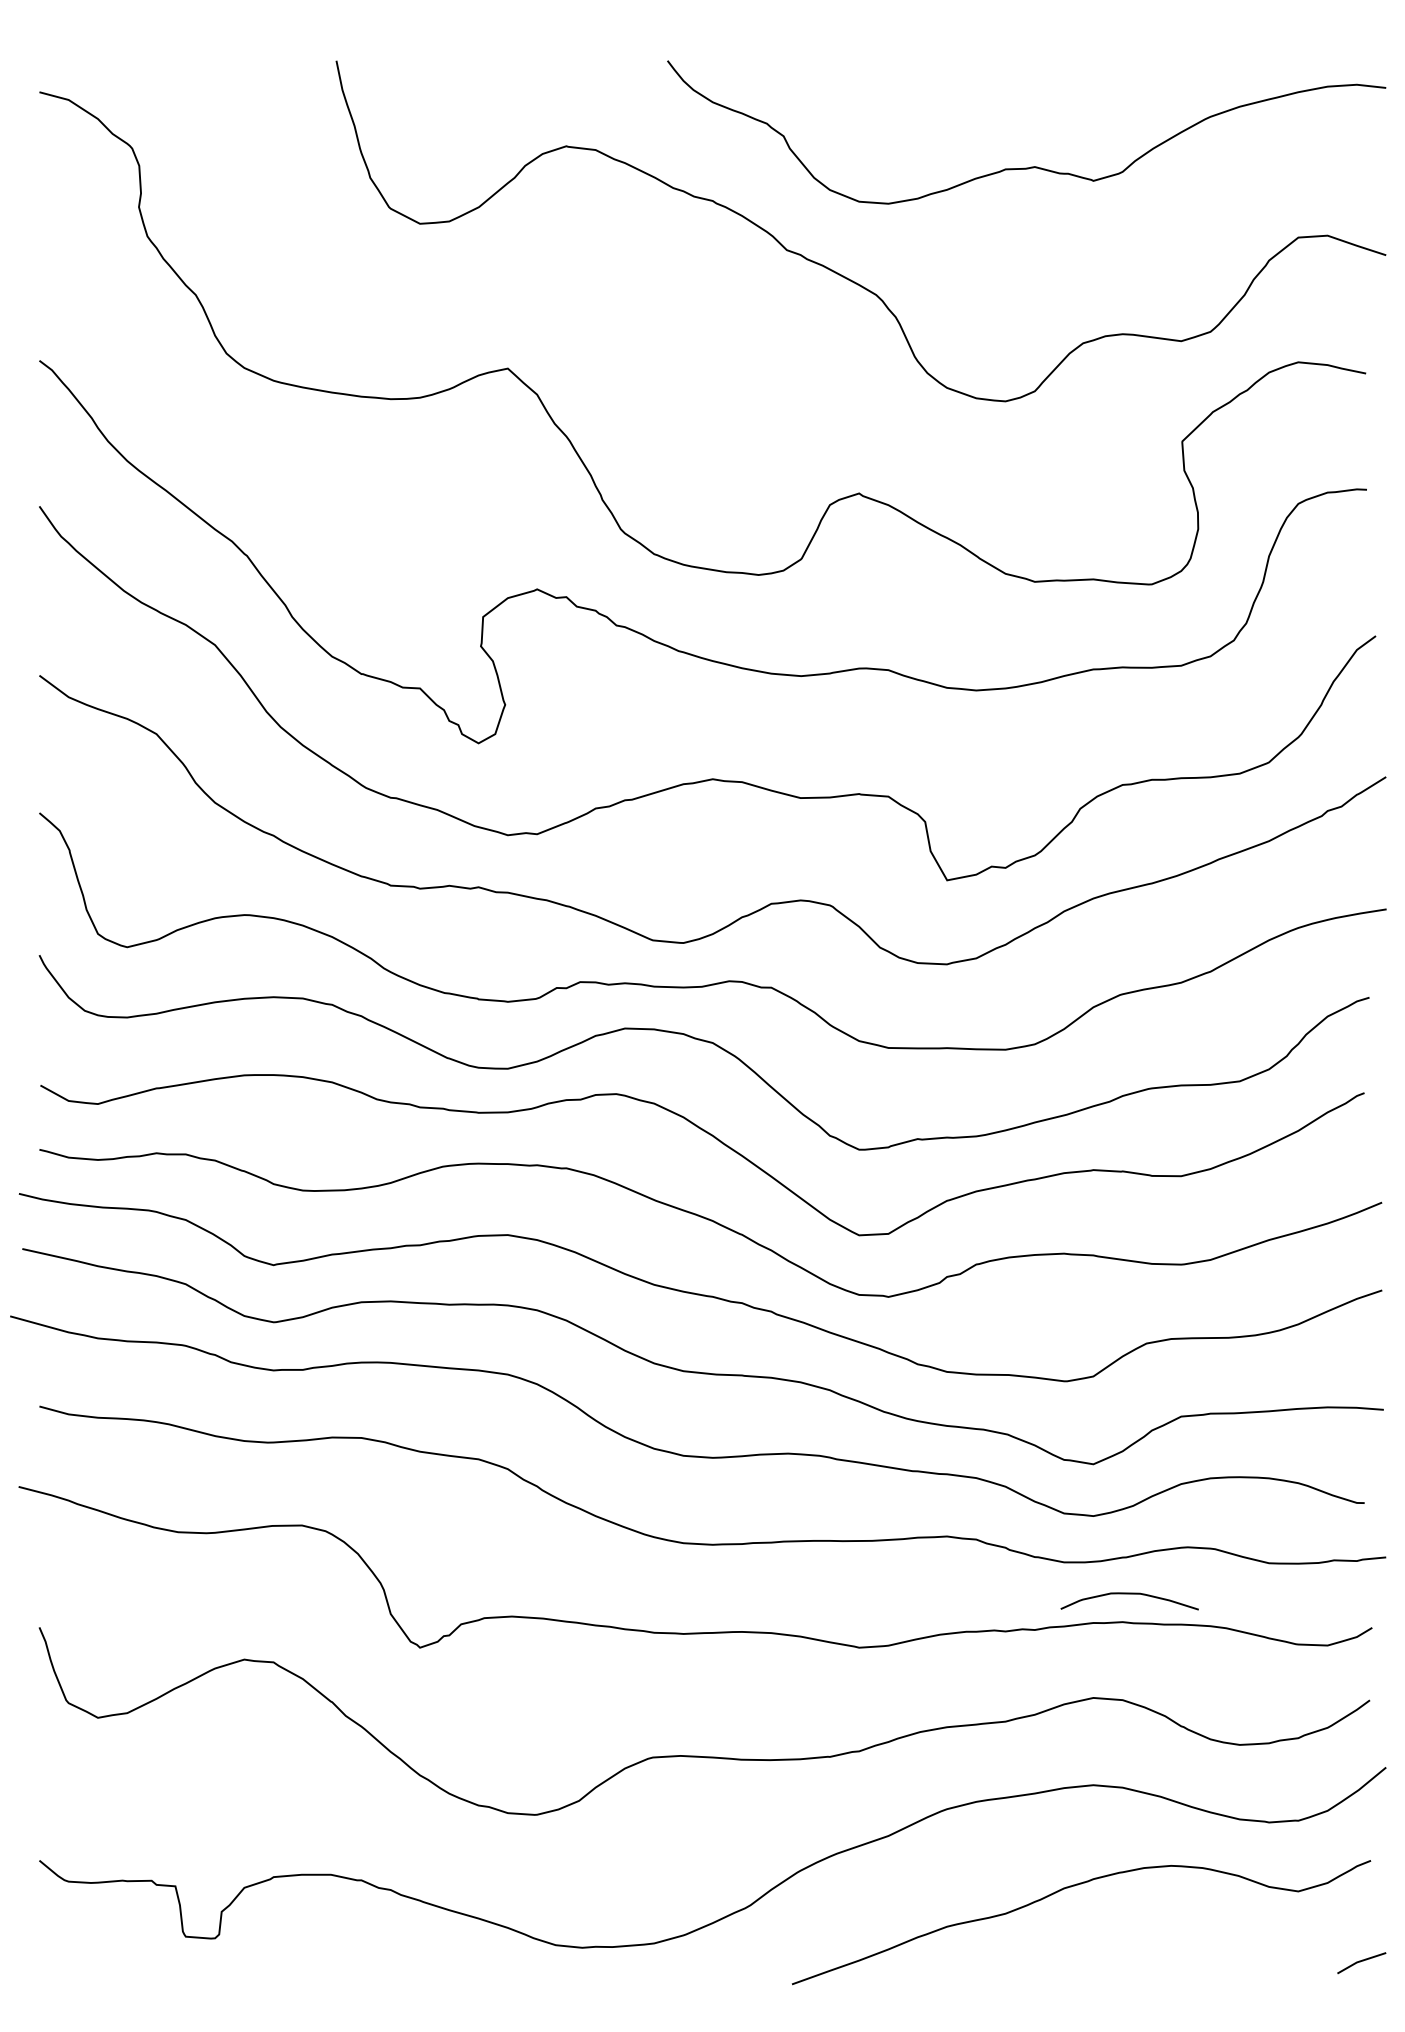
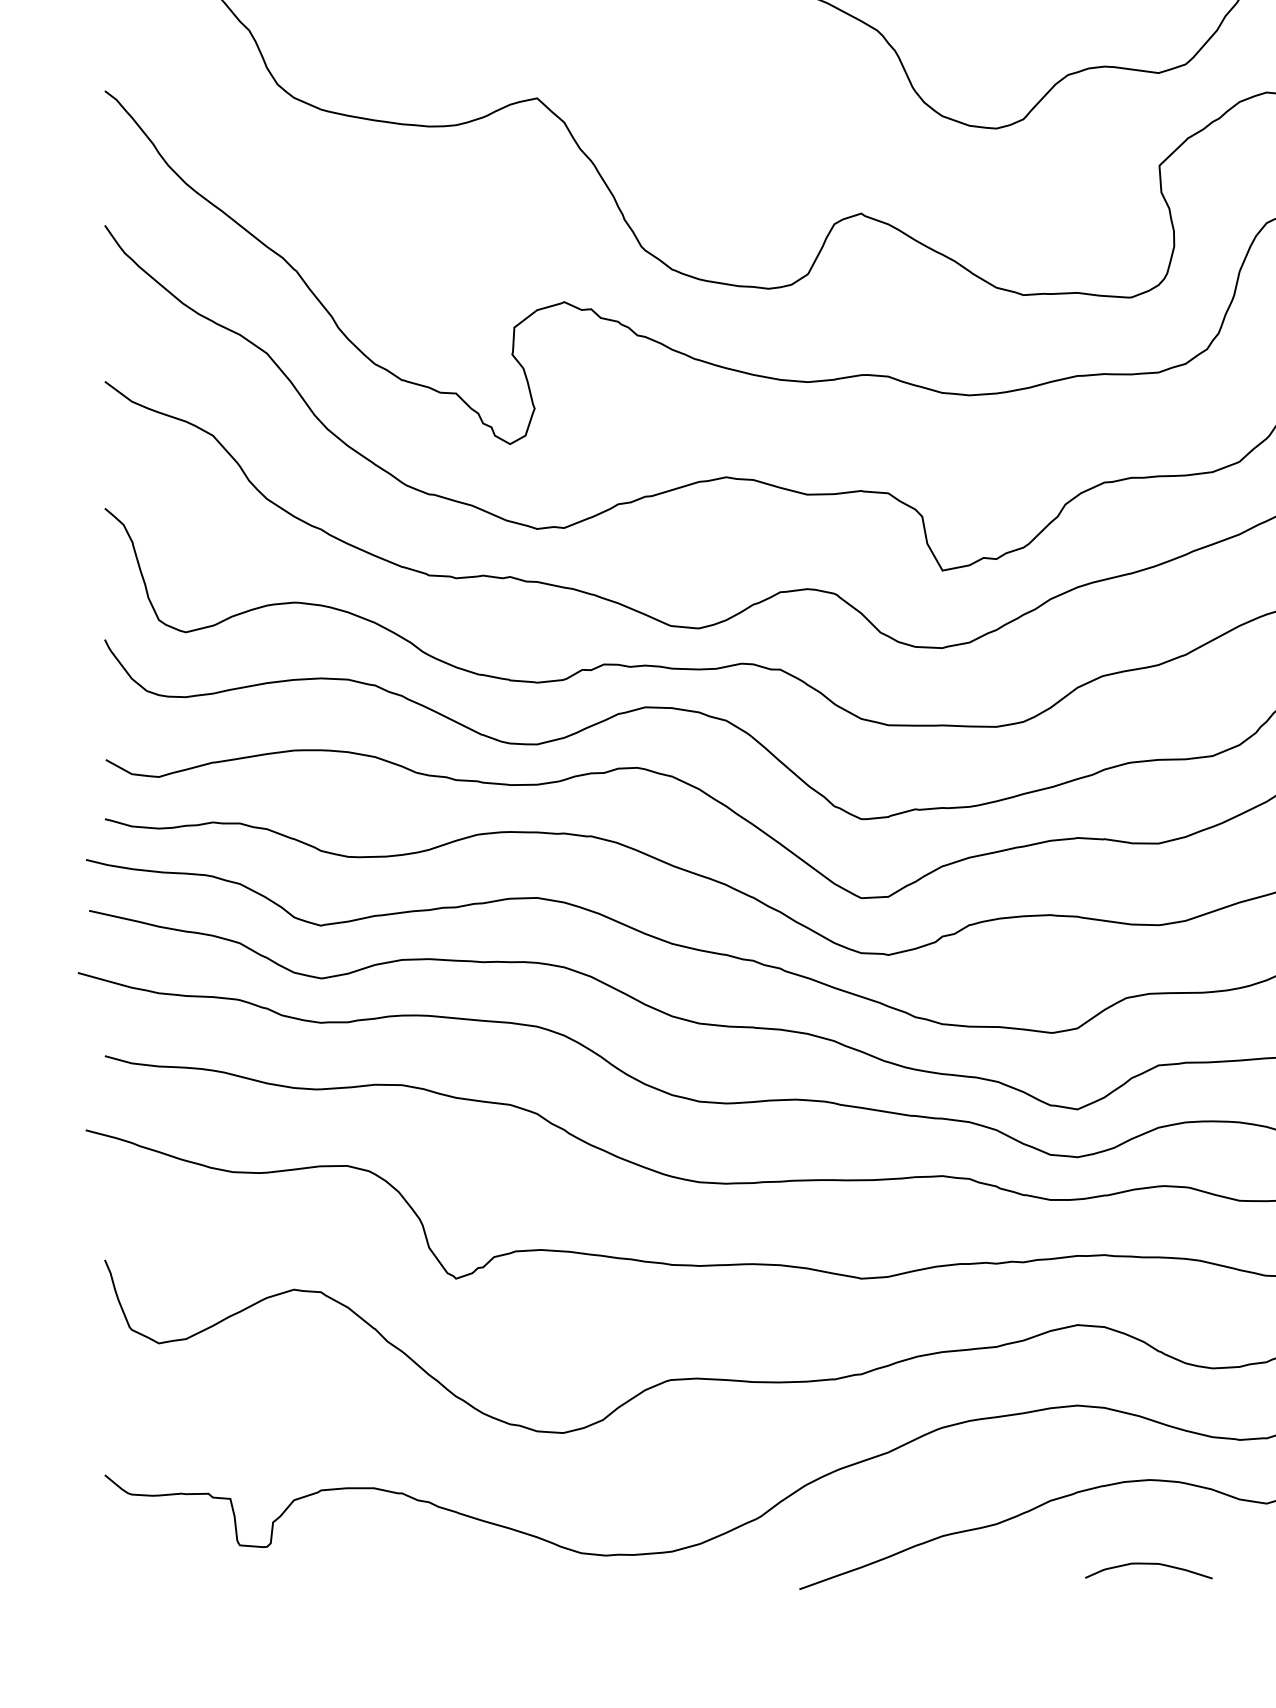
curve: (1129, 1594) -> (1148, 1564), moved

